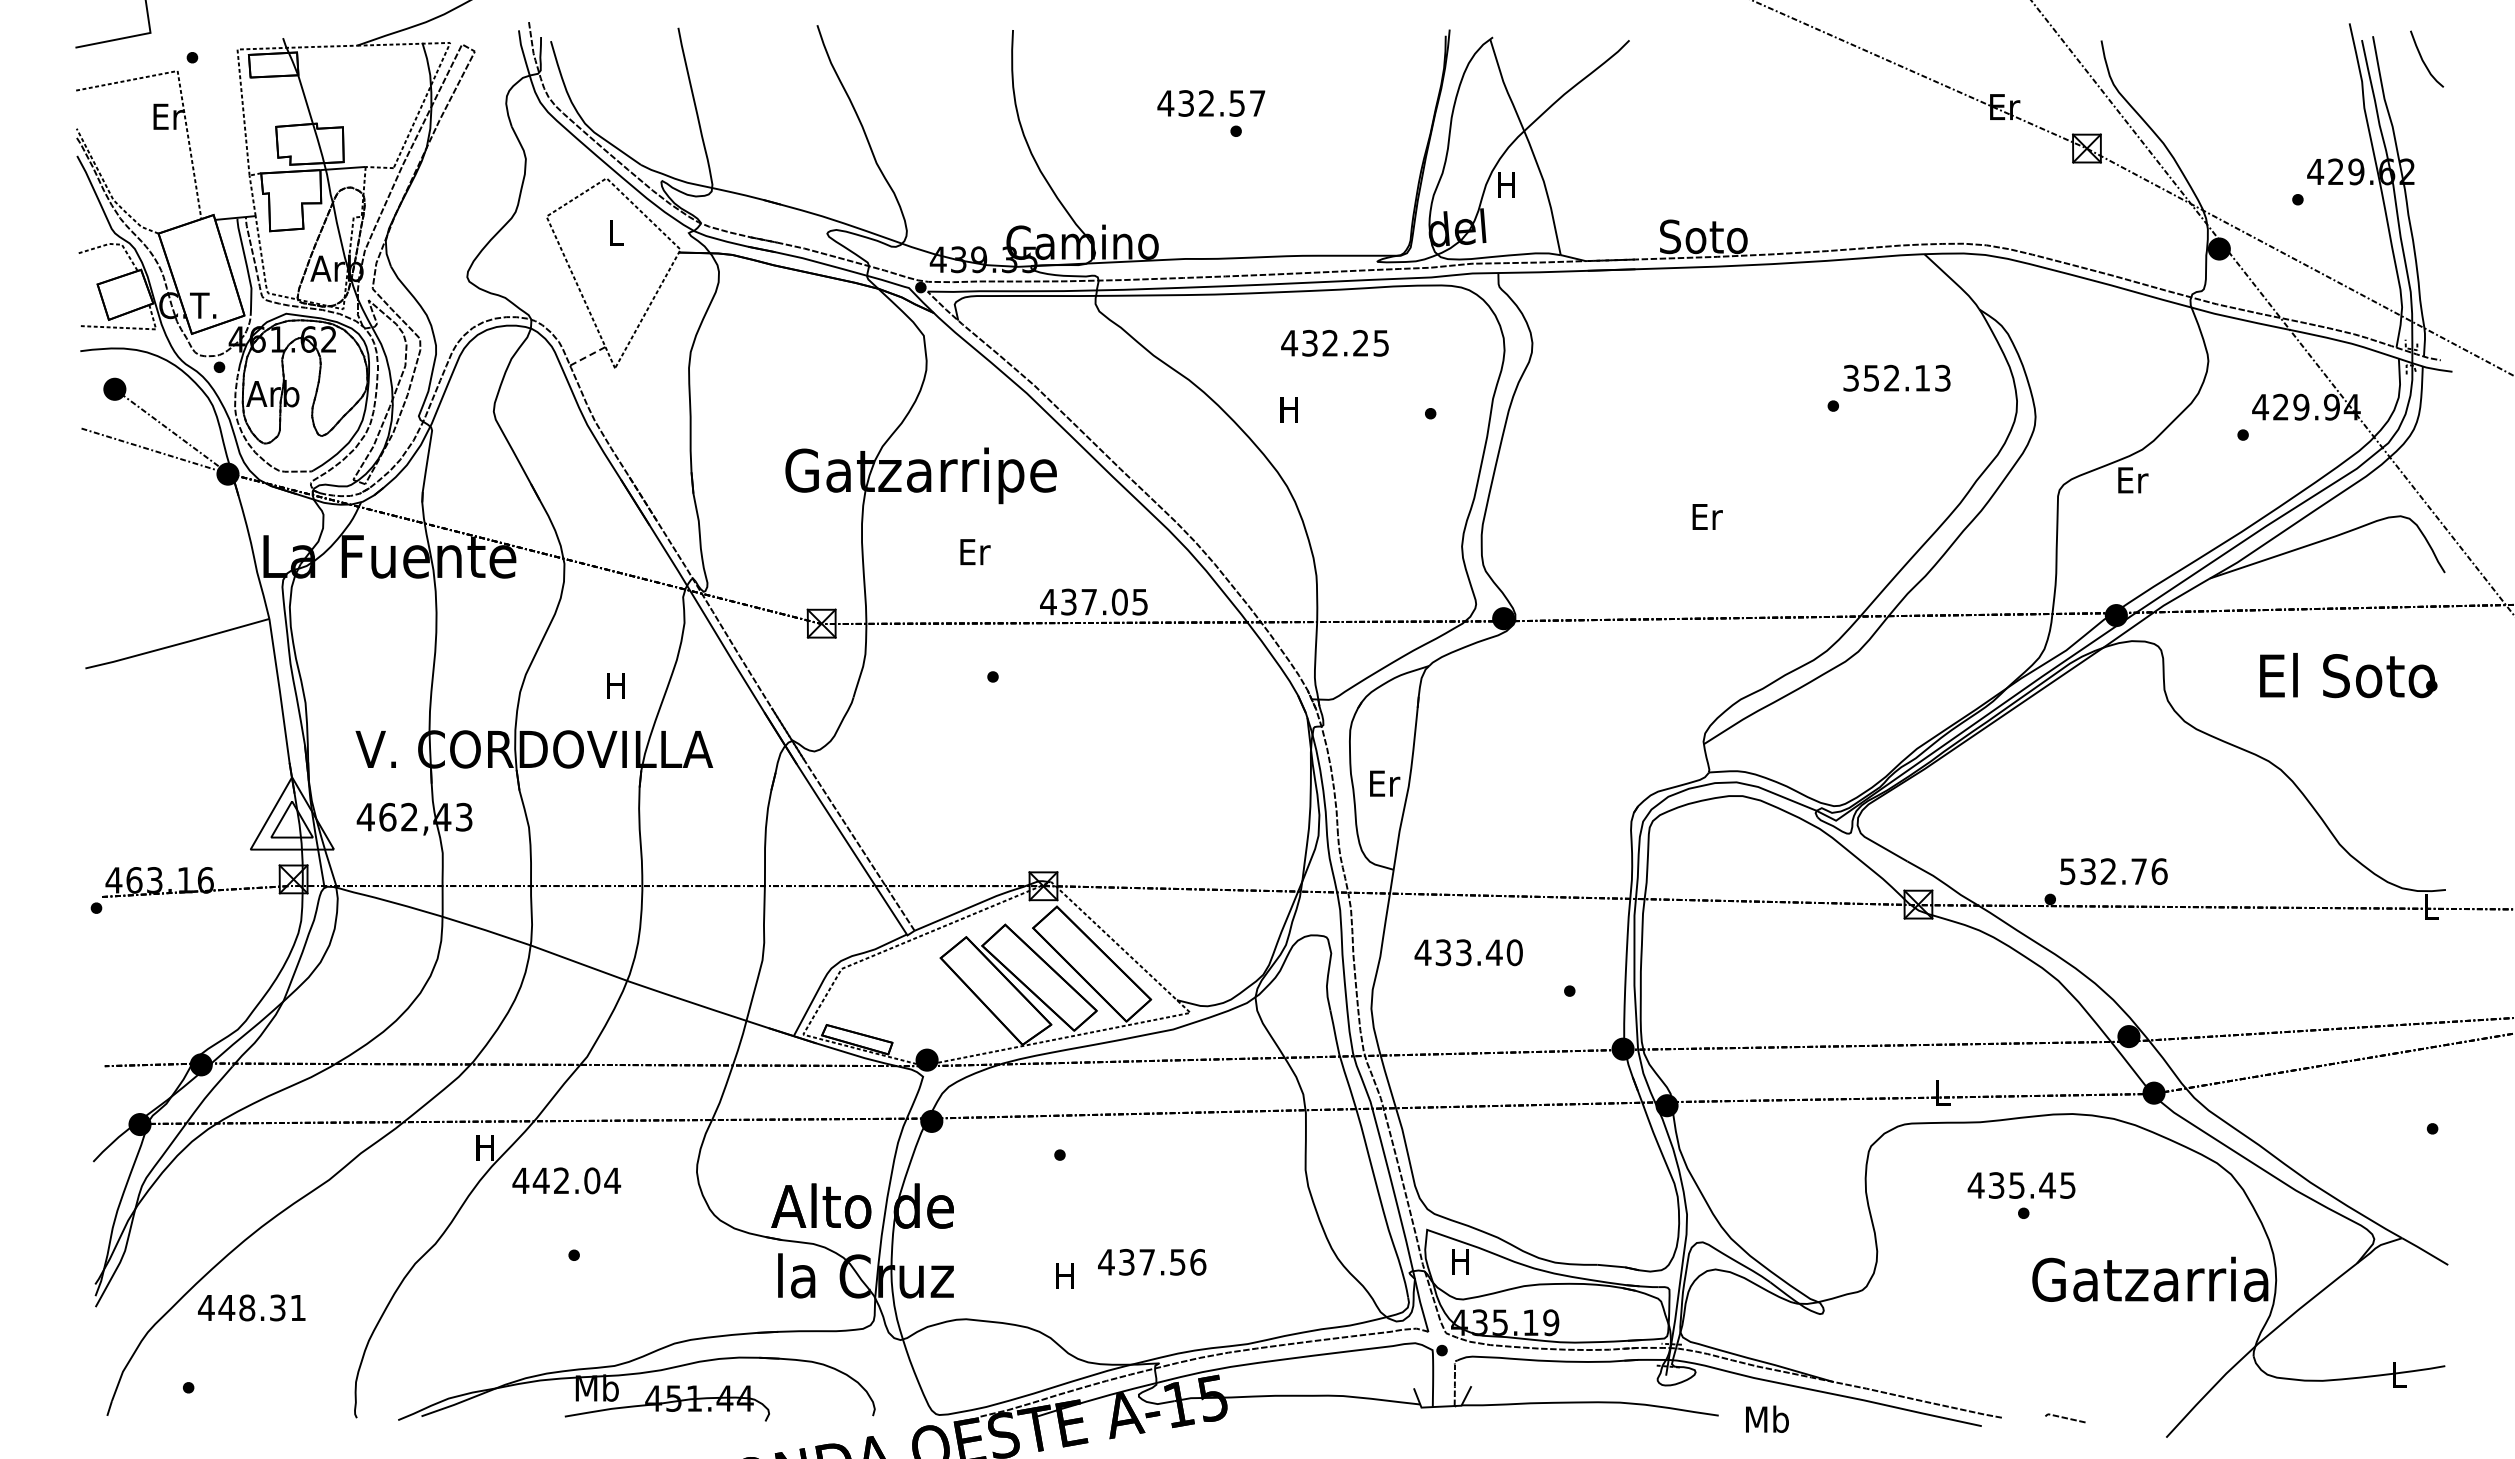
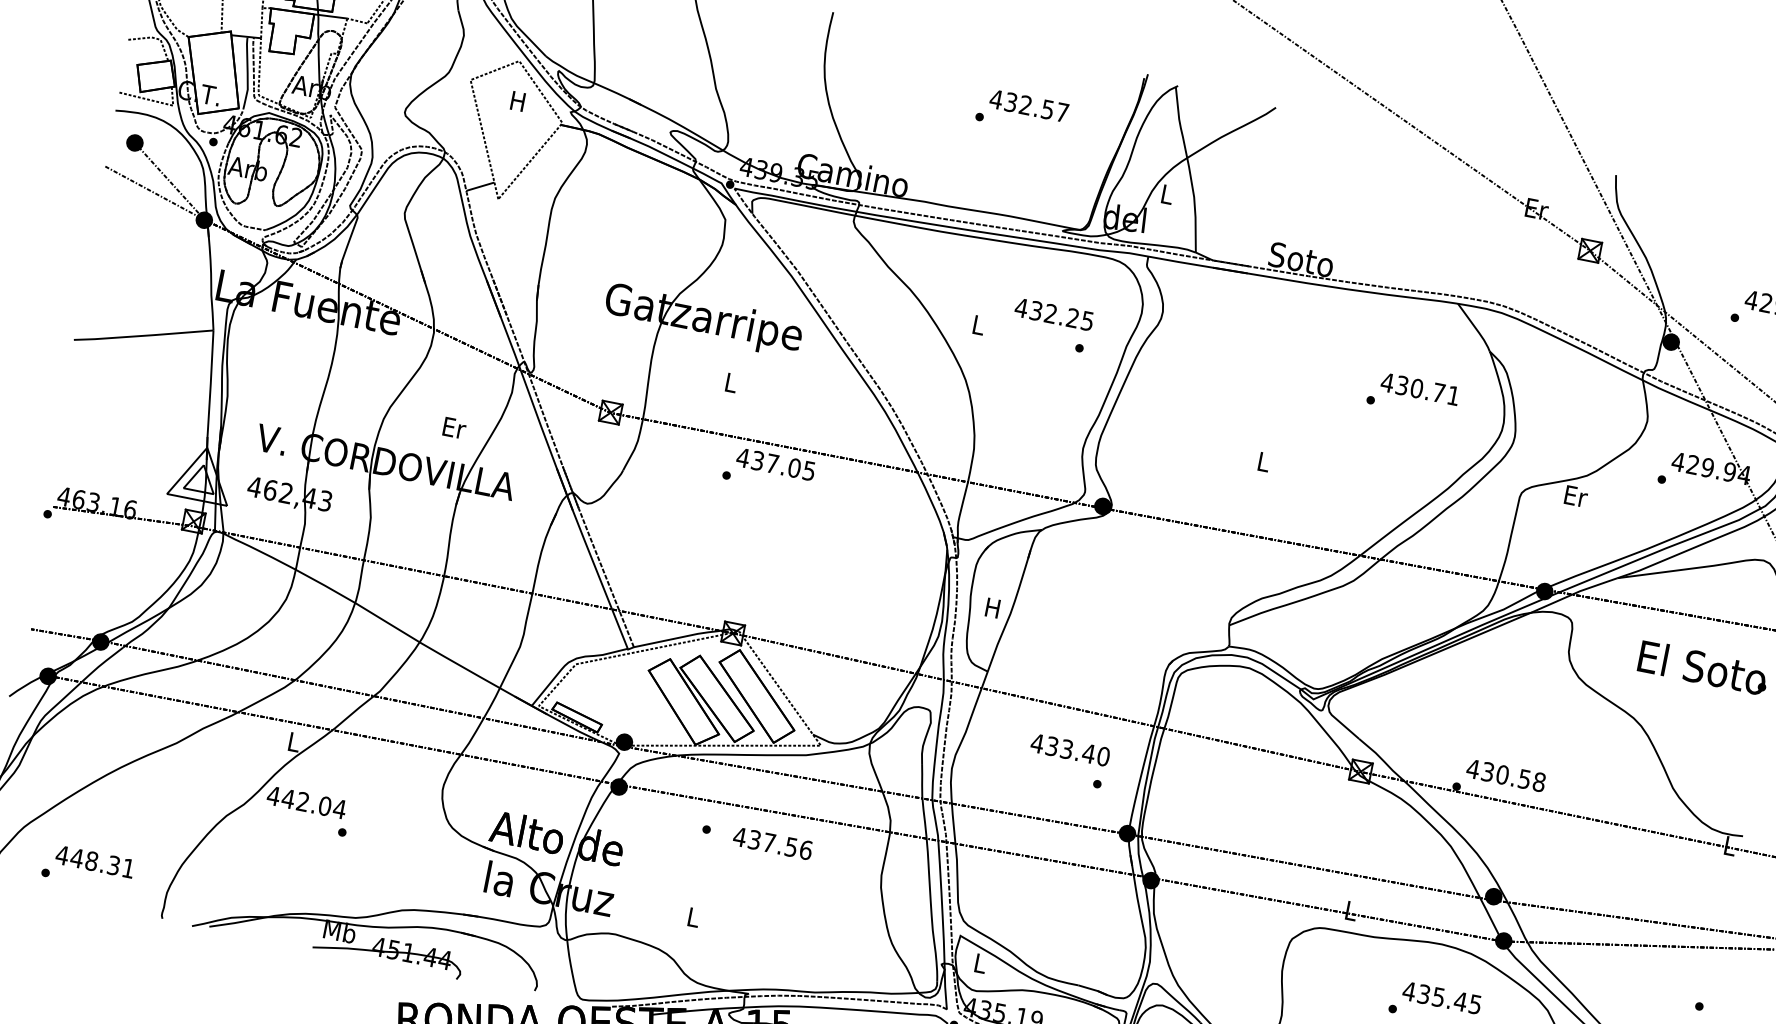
text: (1211, 103) -> (1029, 106), moved
text: (1506, 184) -> (1166, 193), H -> L
text: (615, 232) -> (518, 101), L -> H
text: (1334, 343) -> (1053, 314), moved
line: (587, 356) -> (480, 186), dashed -> solid
text: (1896, 377) -> (1420, 388), 352.13 -> 430.71
text: (1288, 409) -> (977, 324), H -> L
text: (1707, 516) -> (1264, 461), Er -> L
text: (975, 552) -> (731, 383), Er -> L
text: (1093, 601) -> (775, 463), moved
text: (617, 685) -> (454, 428), H -> Er
text: (1385, 783) -> (994, 608), Er -> H
text: (2113, 871) -> (1506, 775), 532.76 -> 430.58
text: (1468, 952) -> (1070, 749), moved
text: (484, 1147) -> (293, 742), H -> L
text: (566, 1180) -> (306, 802), moved
text: (2021, 1185) -> (1441, 997), moved
text: (1460, 1261) -> (980, 963), H -> L
text: (1152, 1262) -> (773, 843), moved
text: (1064, 1275) -> (692, 916), H -> L
text: (251, 1307) -> (94, 861), moved

